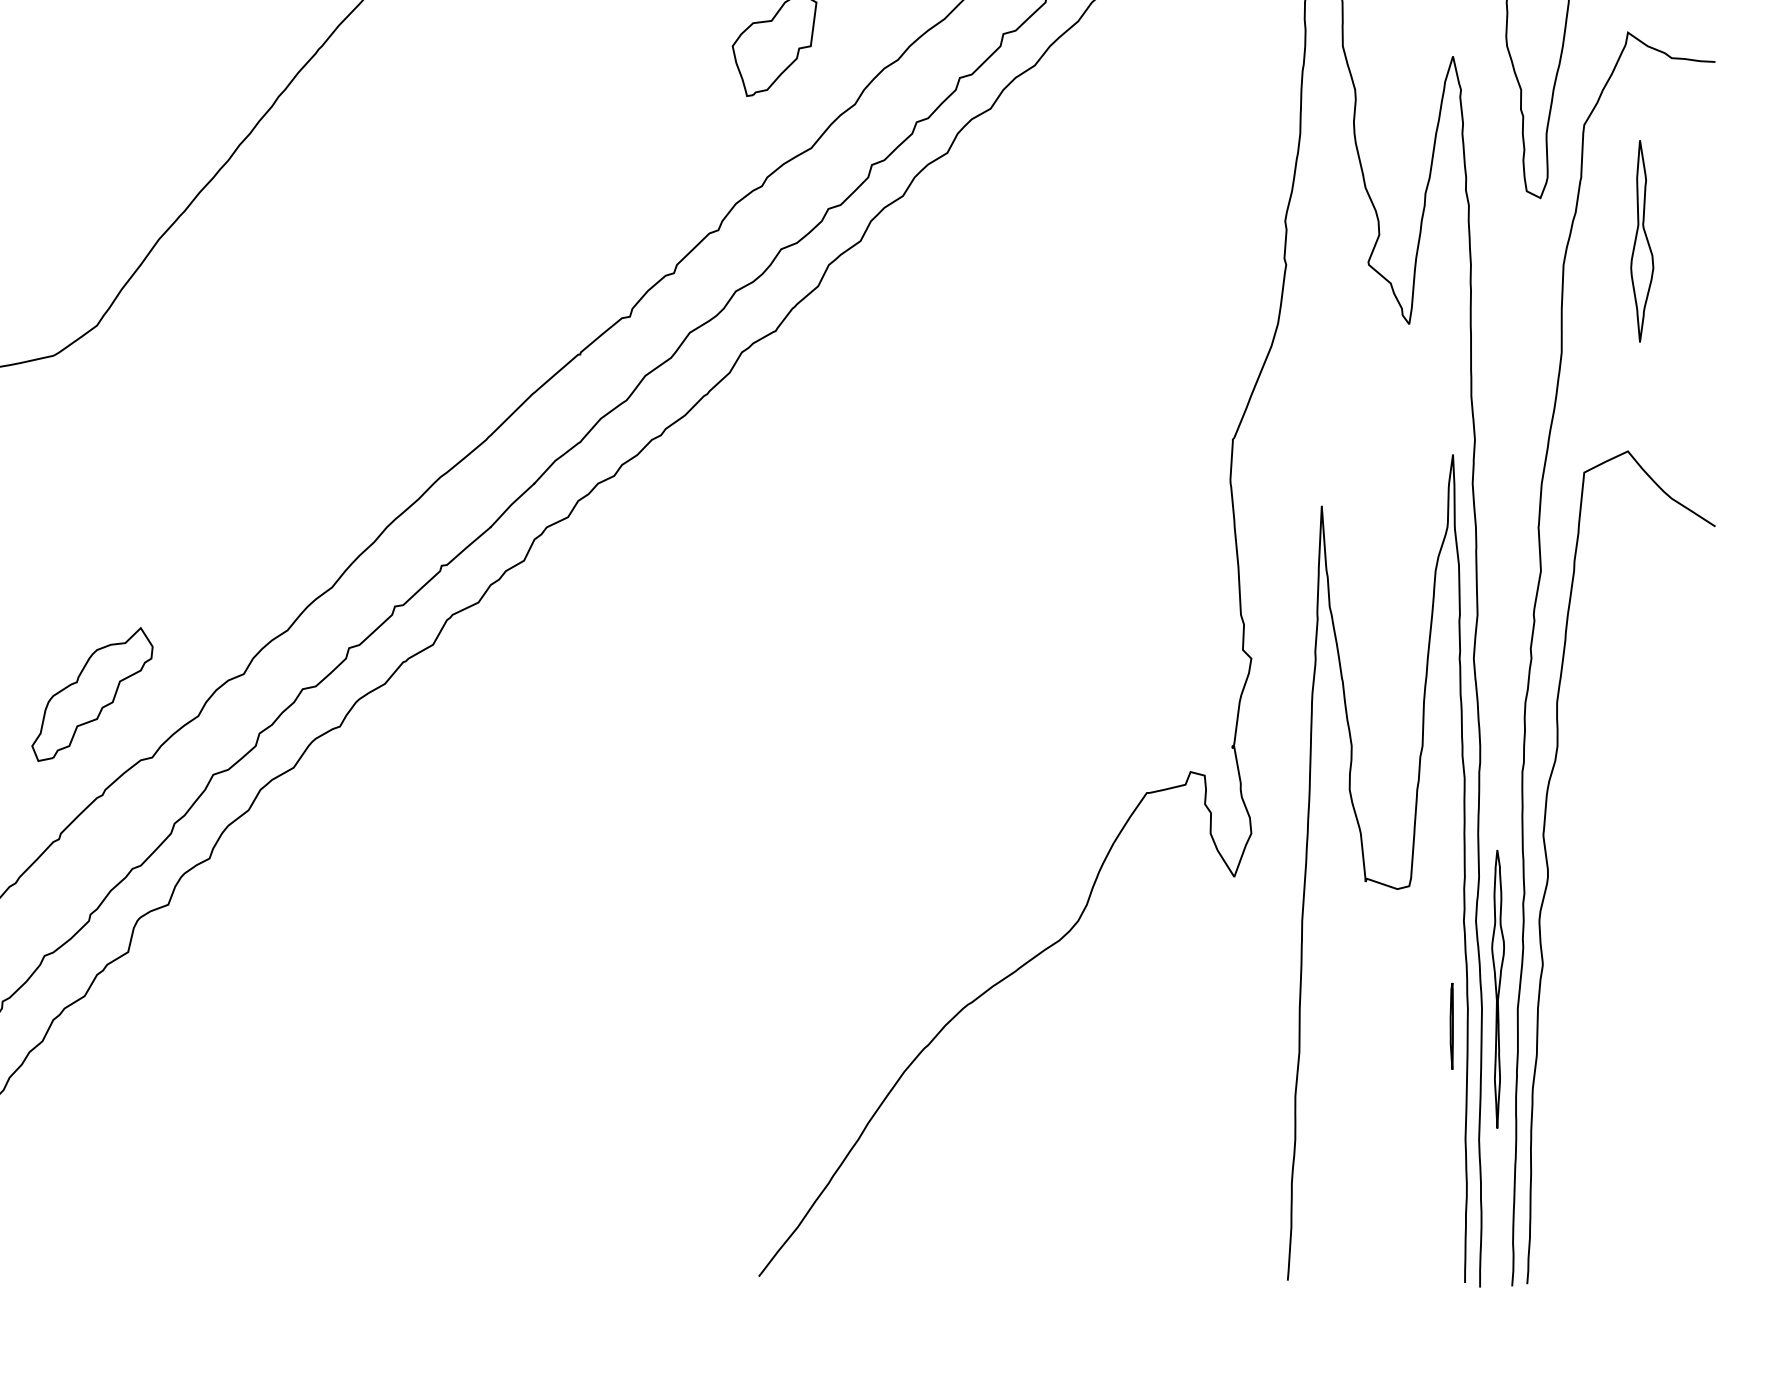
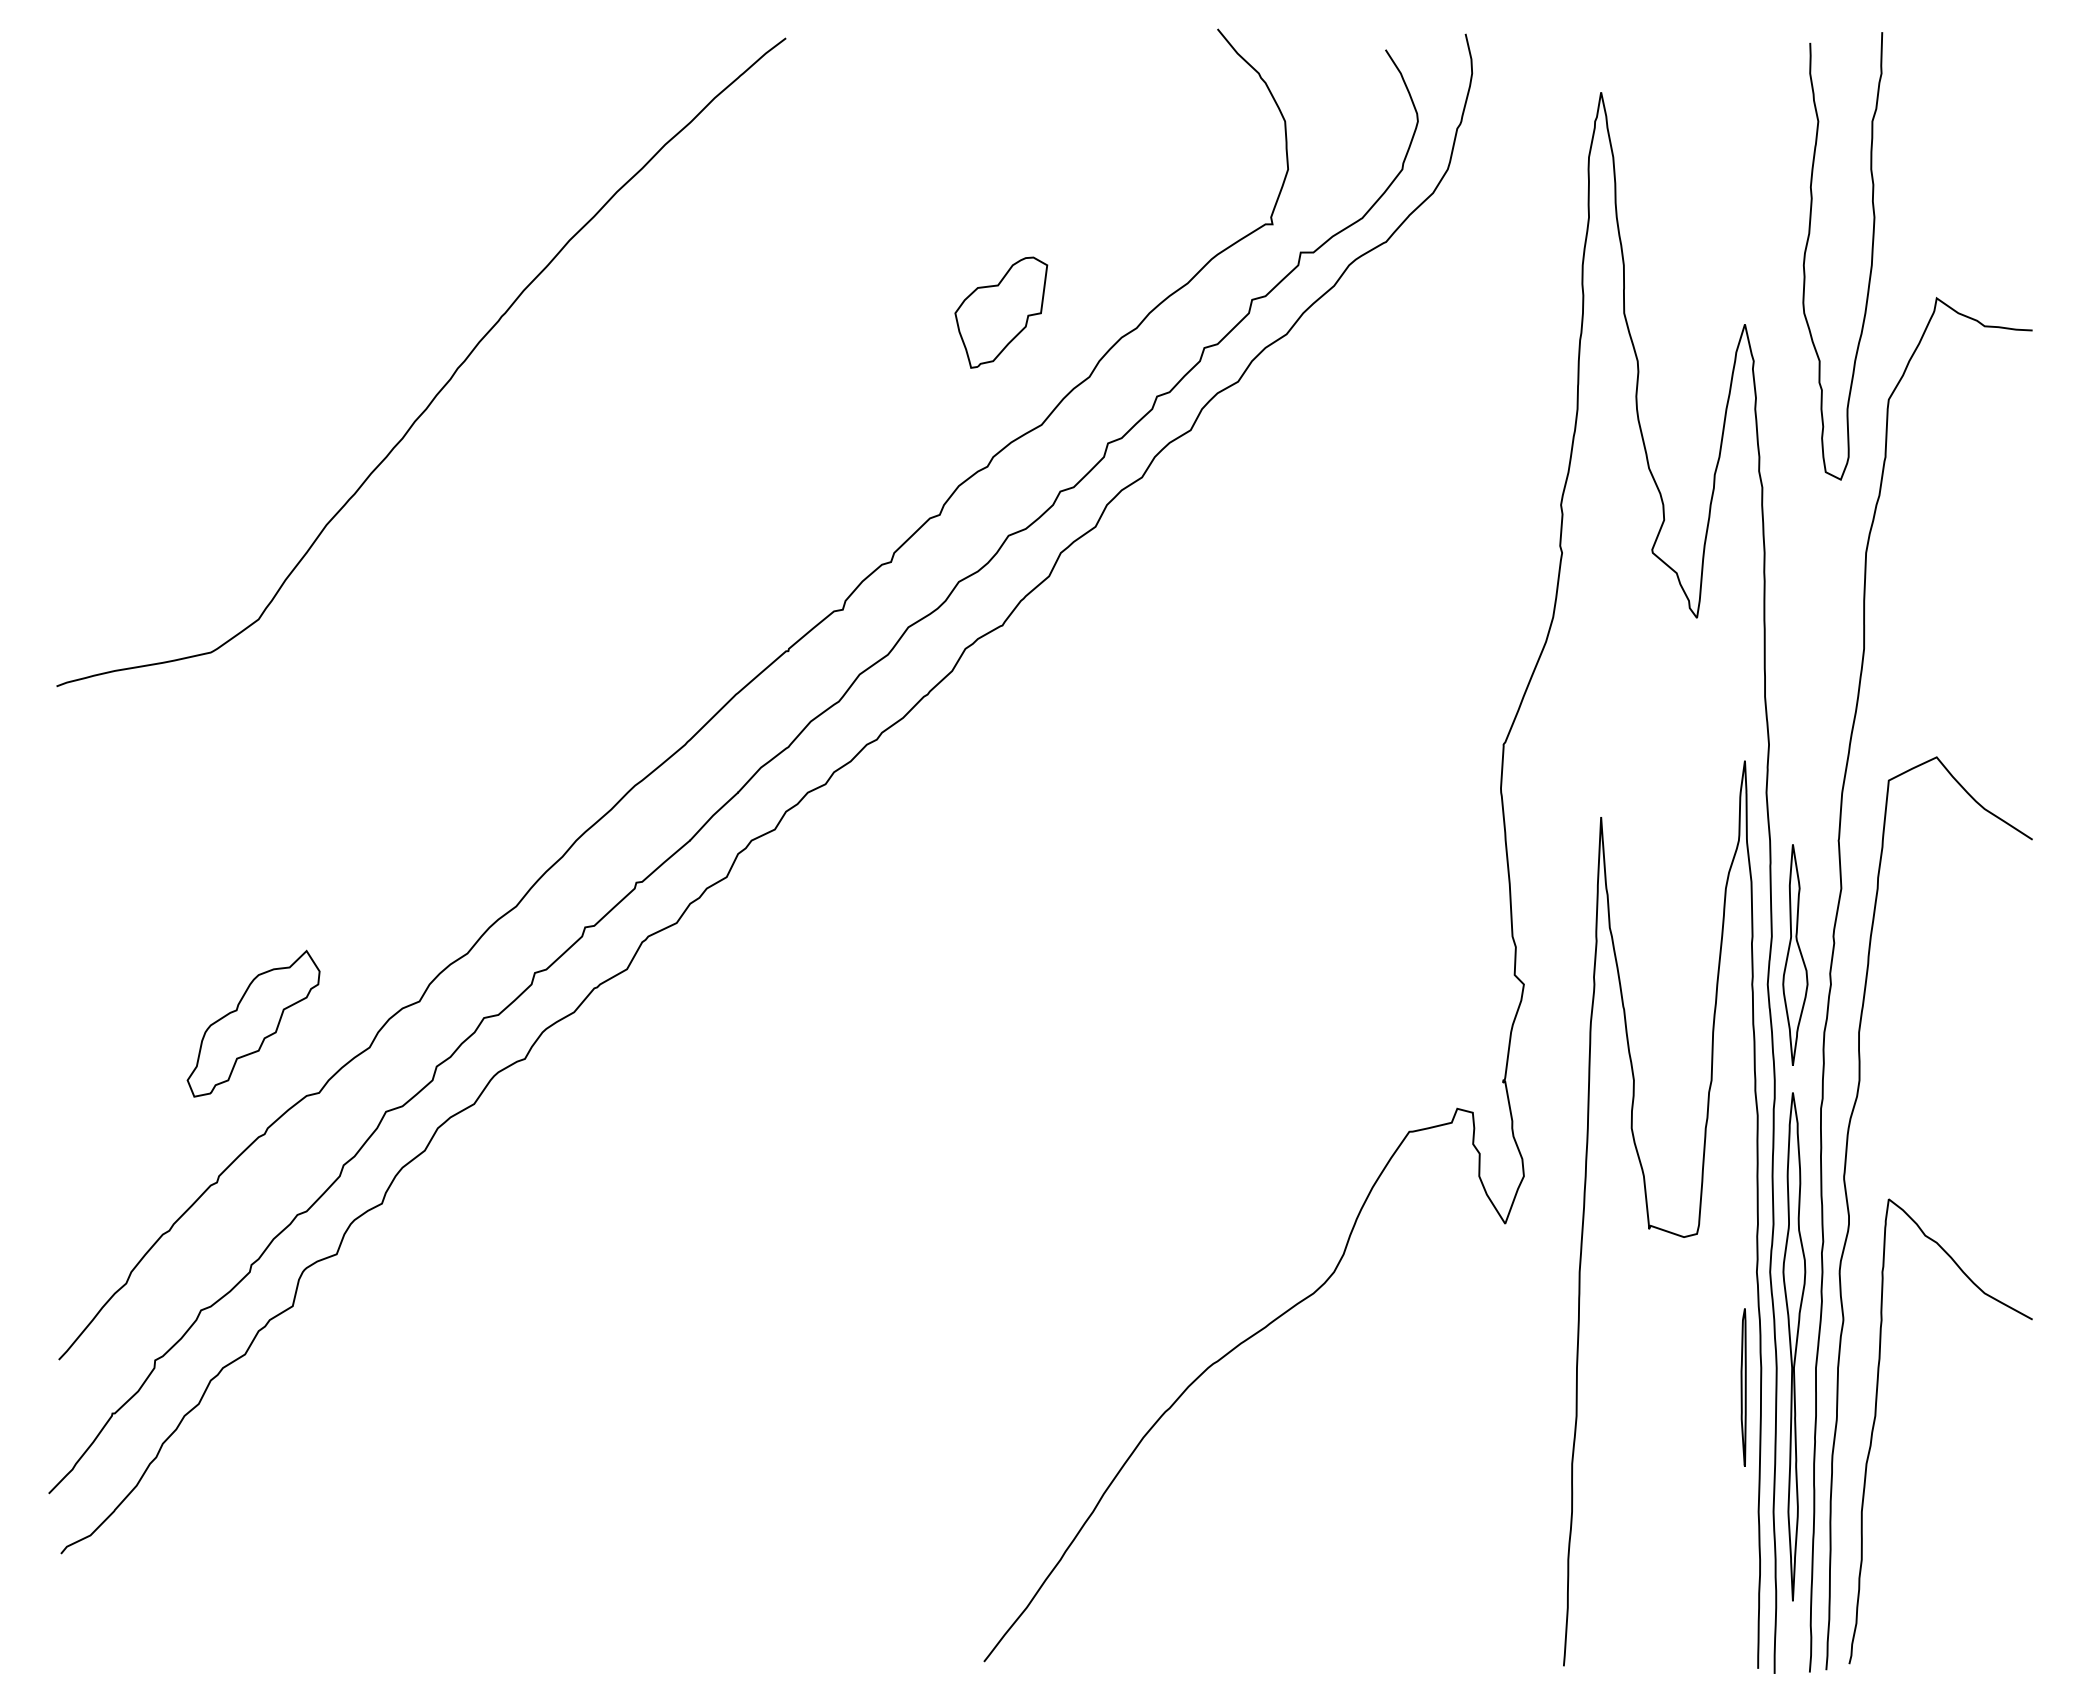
part: (1642, 240) -> (1795, 954), moved
part: (1498, 988) -> (1794, 1346), size x1.67
part: (1451, 1026) -> (1743, 1387), size x1.67
curve: (1573, 1052) -> (1876, 1416), added

